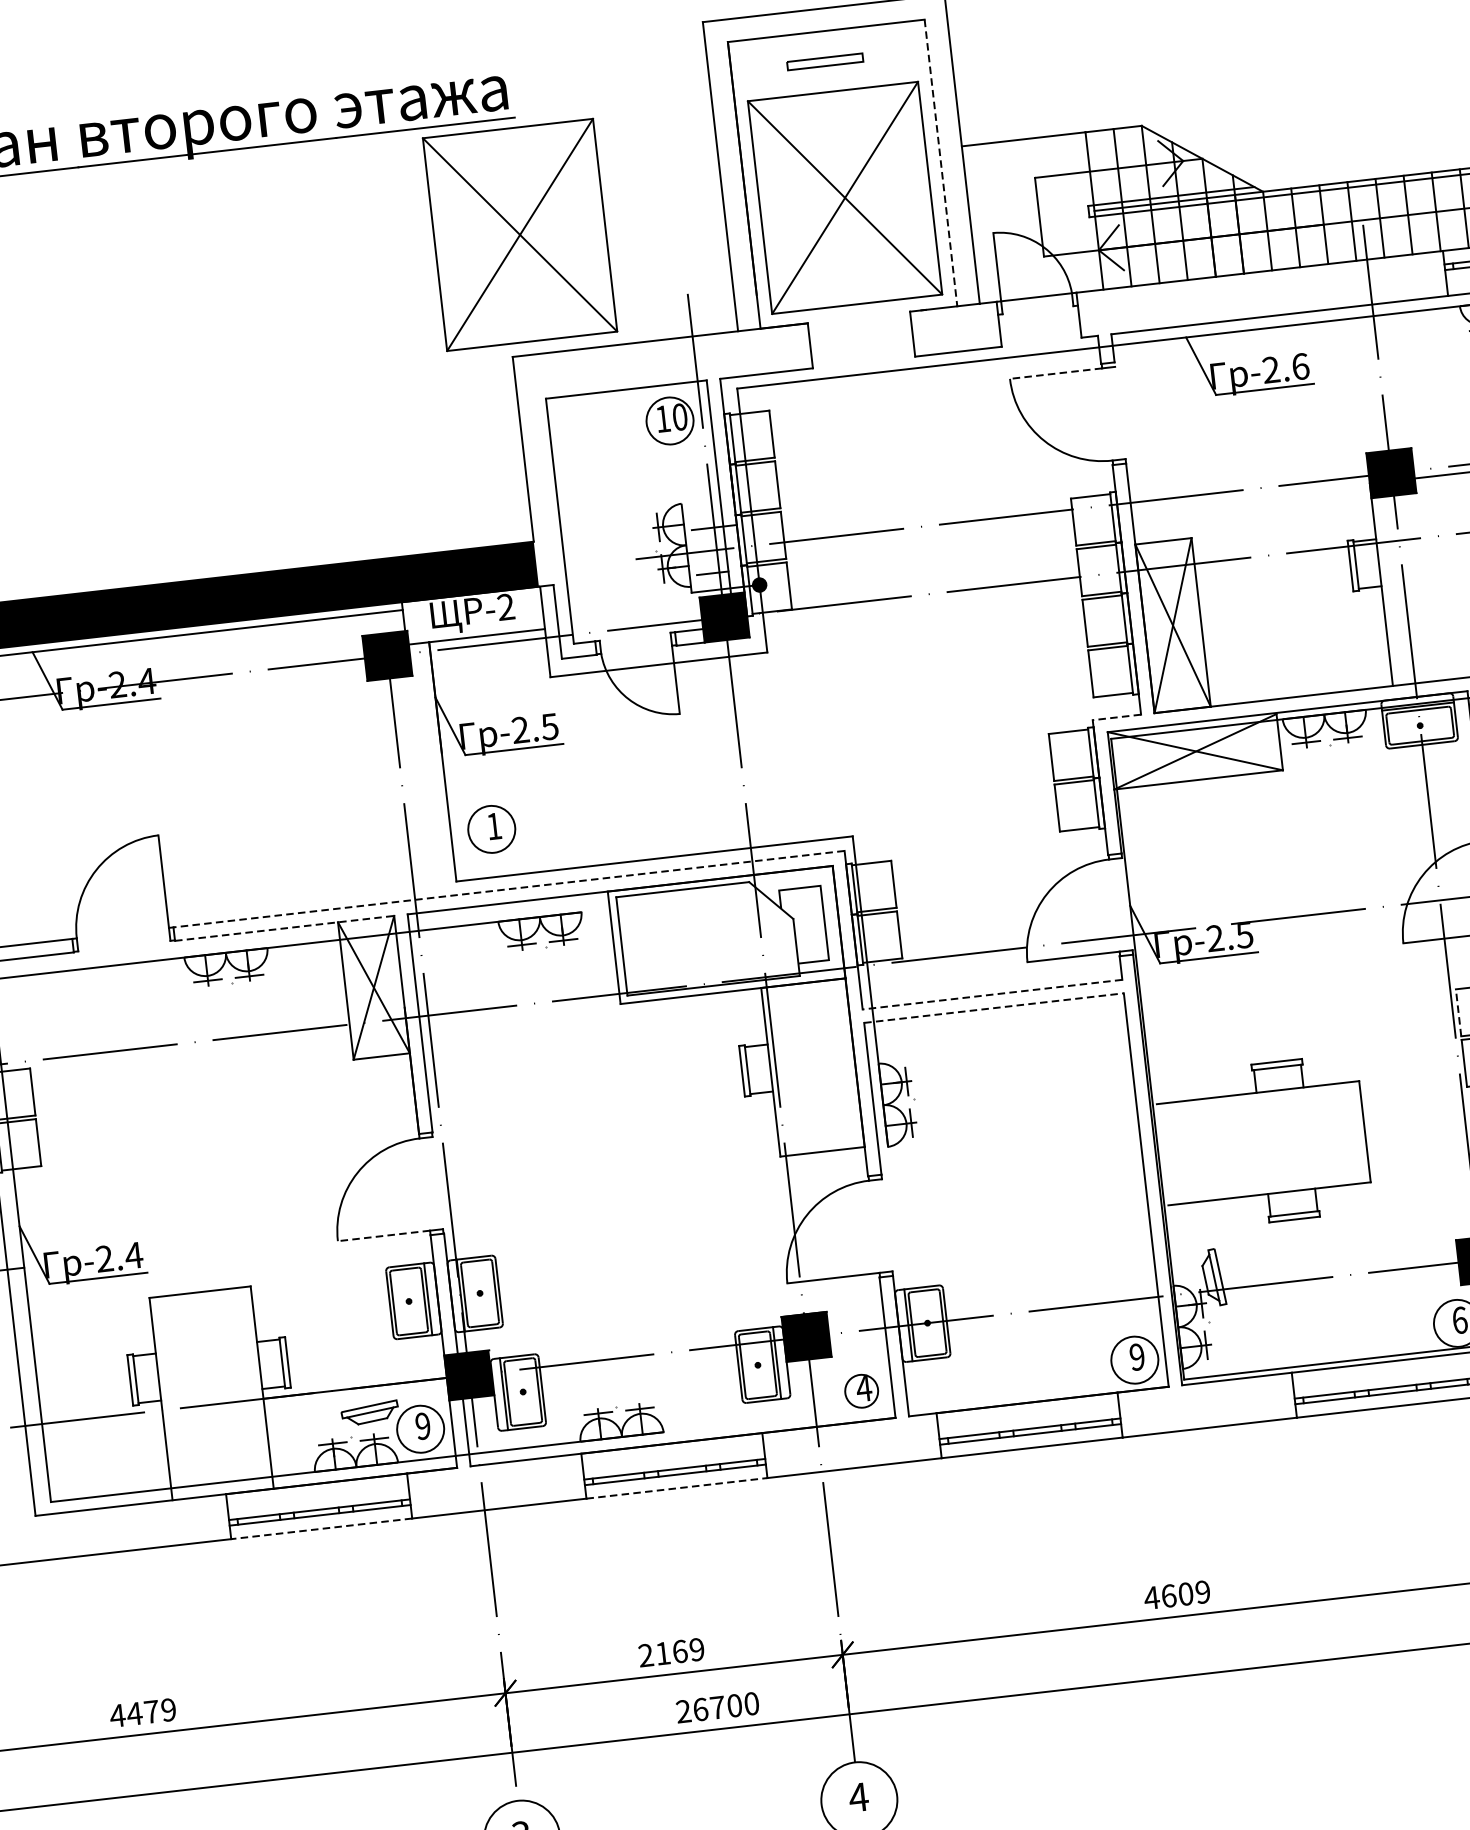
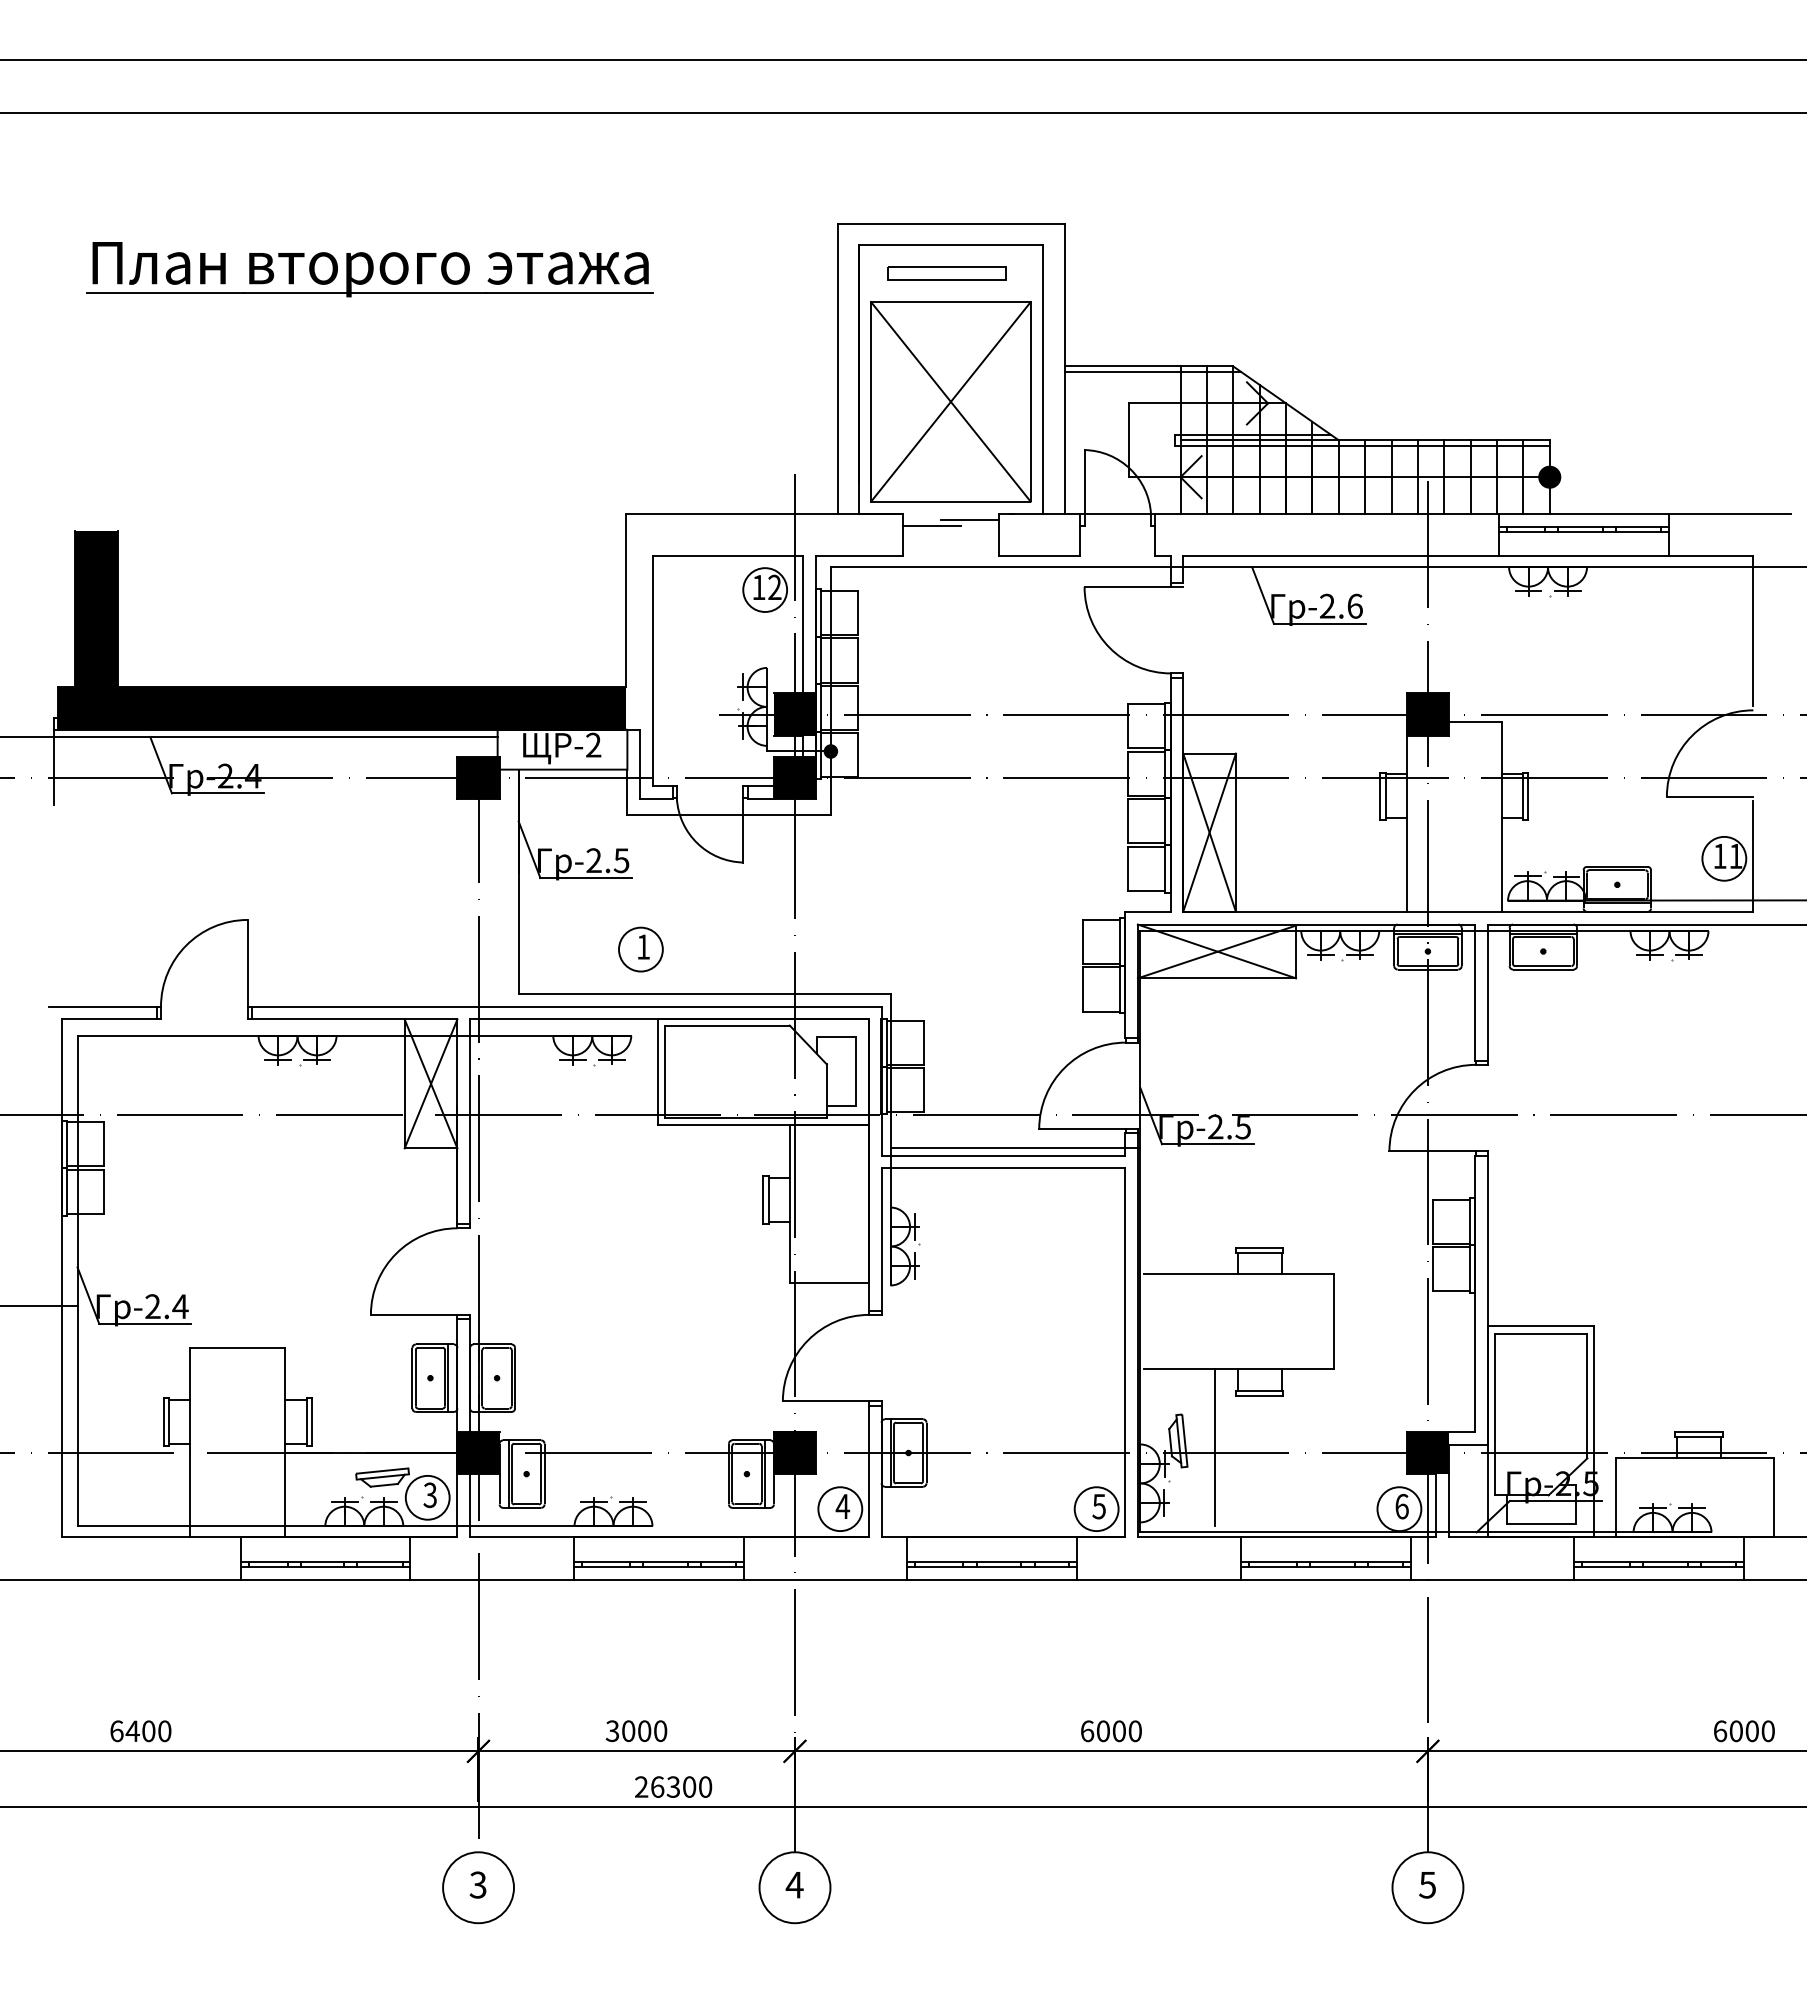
part: (824, 61) -> (946, 273), size x1.67
line: (1056, 141) -> (1152, 371), added
line: (941, 162) -> (1043, 379), dashed -> solid
part: (519, 234) -> (645, 401), removed
line: (880, 320) -> (970, 519), added
line: (840, 332) -> (932, 526), added
line: (1055, 373) -> (1127, 586), dashed -> solid
text: (679, 417) -> (774, 587), 10 -> 12
fill: (716, 550) -> (794, 714), added
line: (1116, 717) -> (1147, 911), dashed -> solid
part: (491, 829) -> (640, 949), moved
line: (508, 888) -> (566, 1006), dashed -> solid
line: (284, 928) -> (354, 1019), dashed -> solid
line: (1004, 984) -> (1015, 1147), added
line: (992, 994) -> (1003, 1155), dashed -> solid
line: (994, 1008) -> (1003, 1168), dashed -> solid
line: (1458, 1012) -> (1433, 1221), dashed -> solid
line: (383, 1235) -> (413, 1314), dashed -> solid
line: (1252, 1280) -> (1214, 1447), added
text: (1136, 1357) -> (1098, 1506), 9 -> 5
circle: (861, 1391) -> (840, 1509), size x1.43
text: (422, 1425) -> (429, 1494), 9 -> 3
line: (676, 1488) -> (658, 1579), dashed -> solid
line: (321, 1528) -> (325, 1579), dashed -> solid
text: (1176, 1595) -> (1110, 1731), 4609 -> 6000
text: (671, 1652) -> (636, 1731), 2169 -> 3000
text: (717, 1707) -> (673, 1786), 26700 -> 26300
text: (142, 1713) -> (140, 1731), 4479 -> 6400

